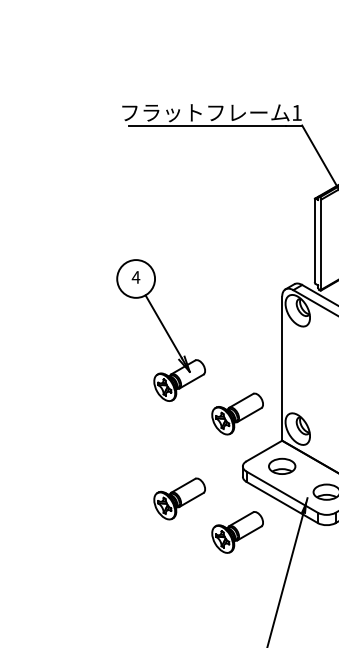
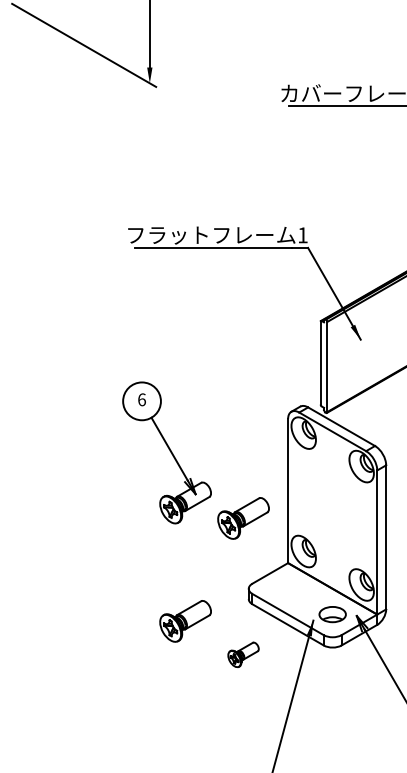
text: (135, 277) -> (141, 399), 4 -> 6
part: (237, 414) -> (243, 518), moved
part: (282, 466) -> (288, 588), removed
part: (237, 532) -> (243, 654), size x0.6

